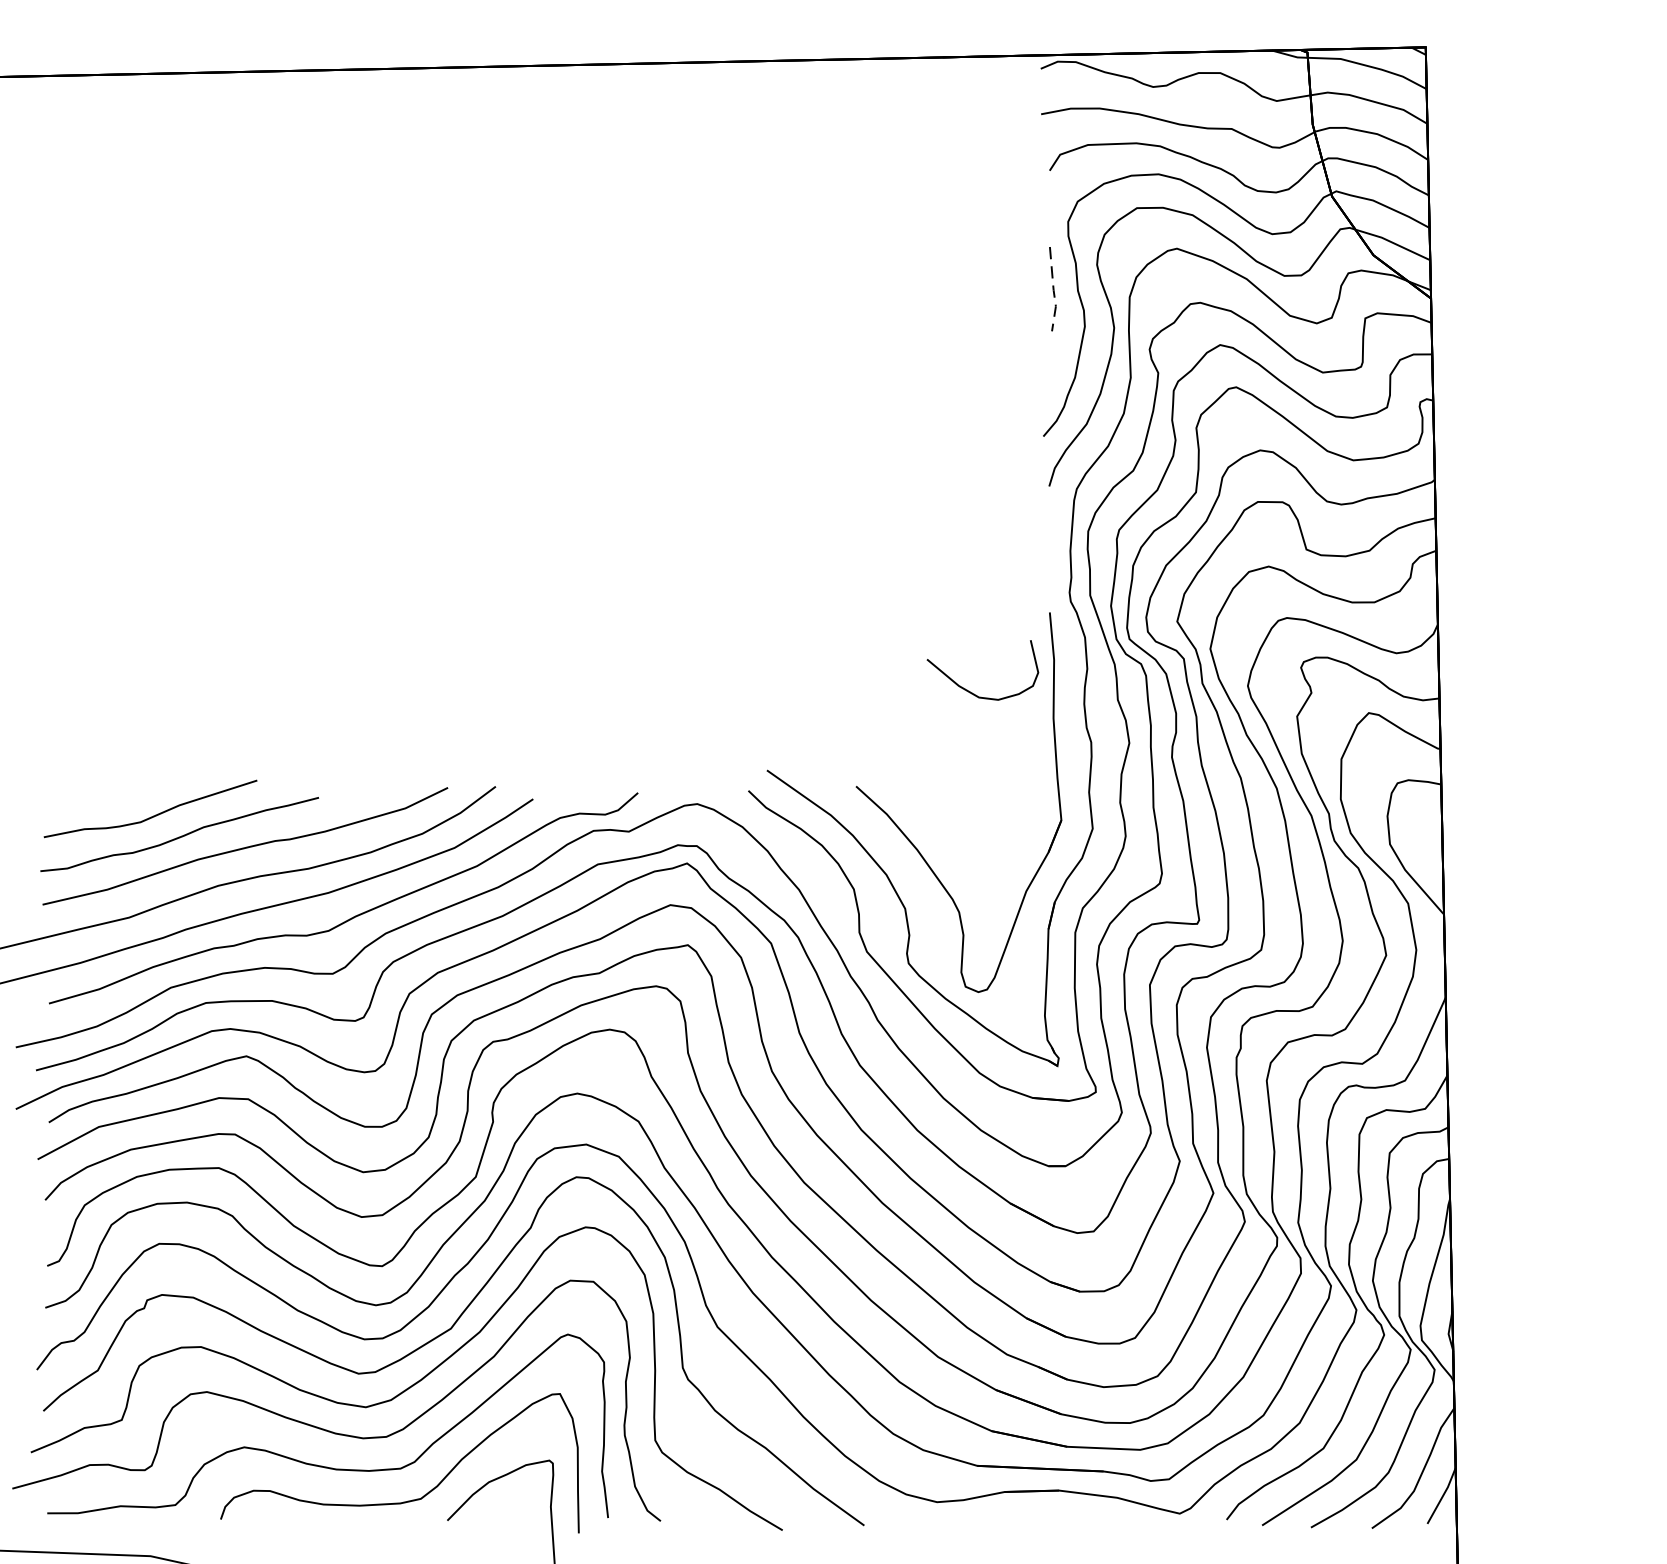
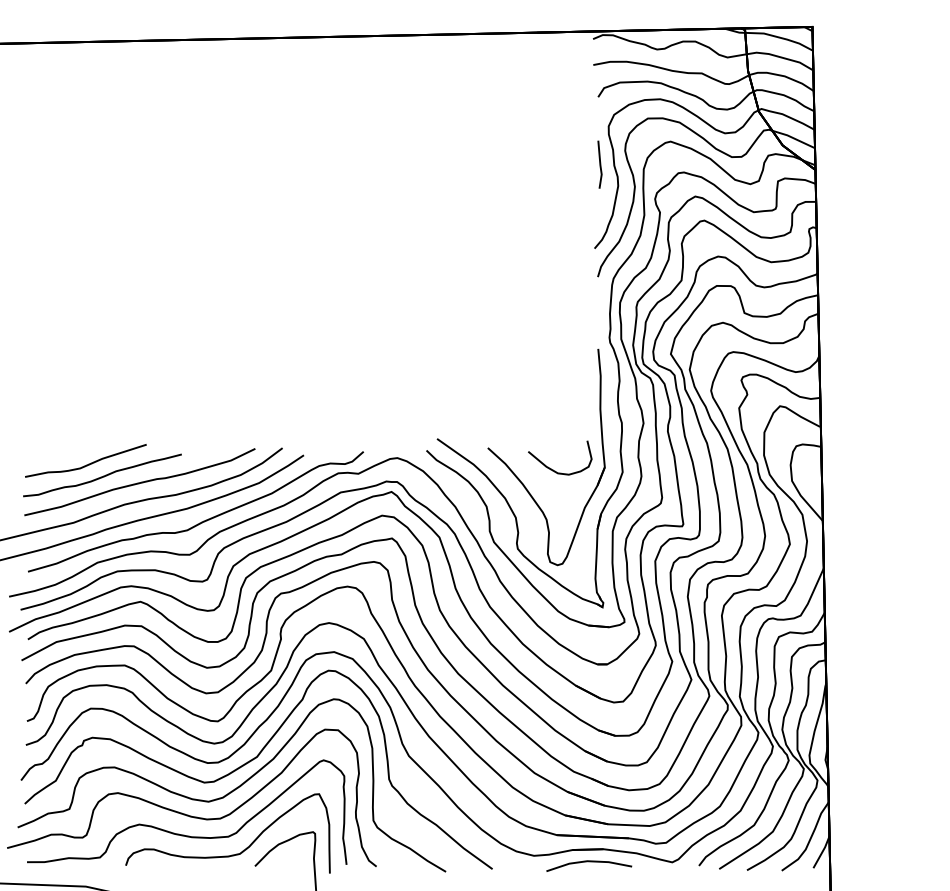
line: (1053, 290) -> (600, 165), dashed -> solid
curve: (971, 690) -> (553, 469), moved
line: (1034, 1513) -> (589, 862), added

